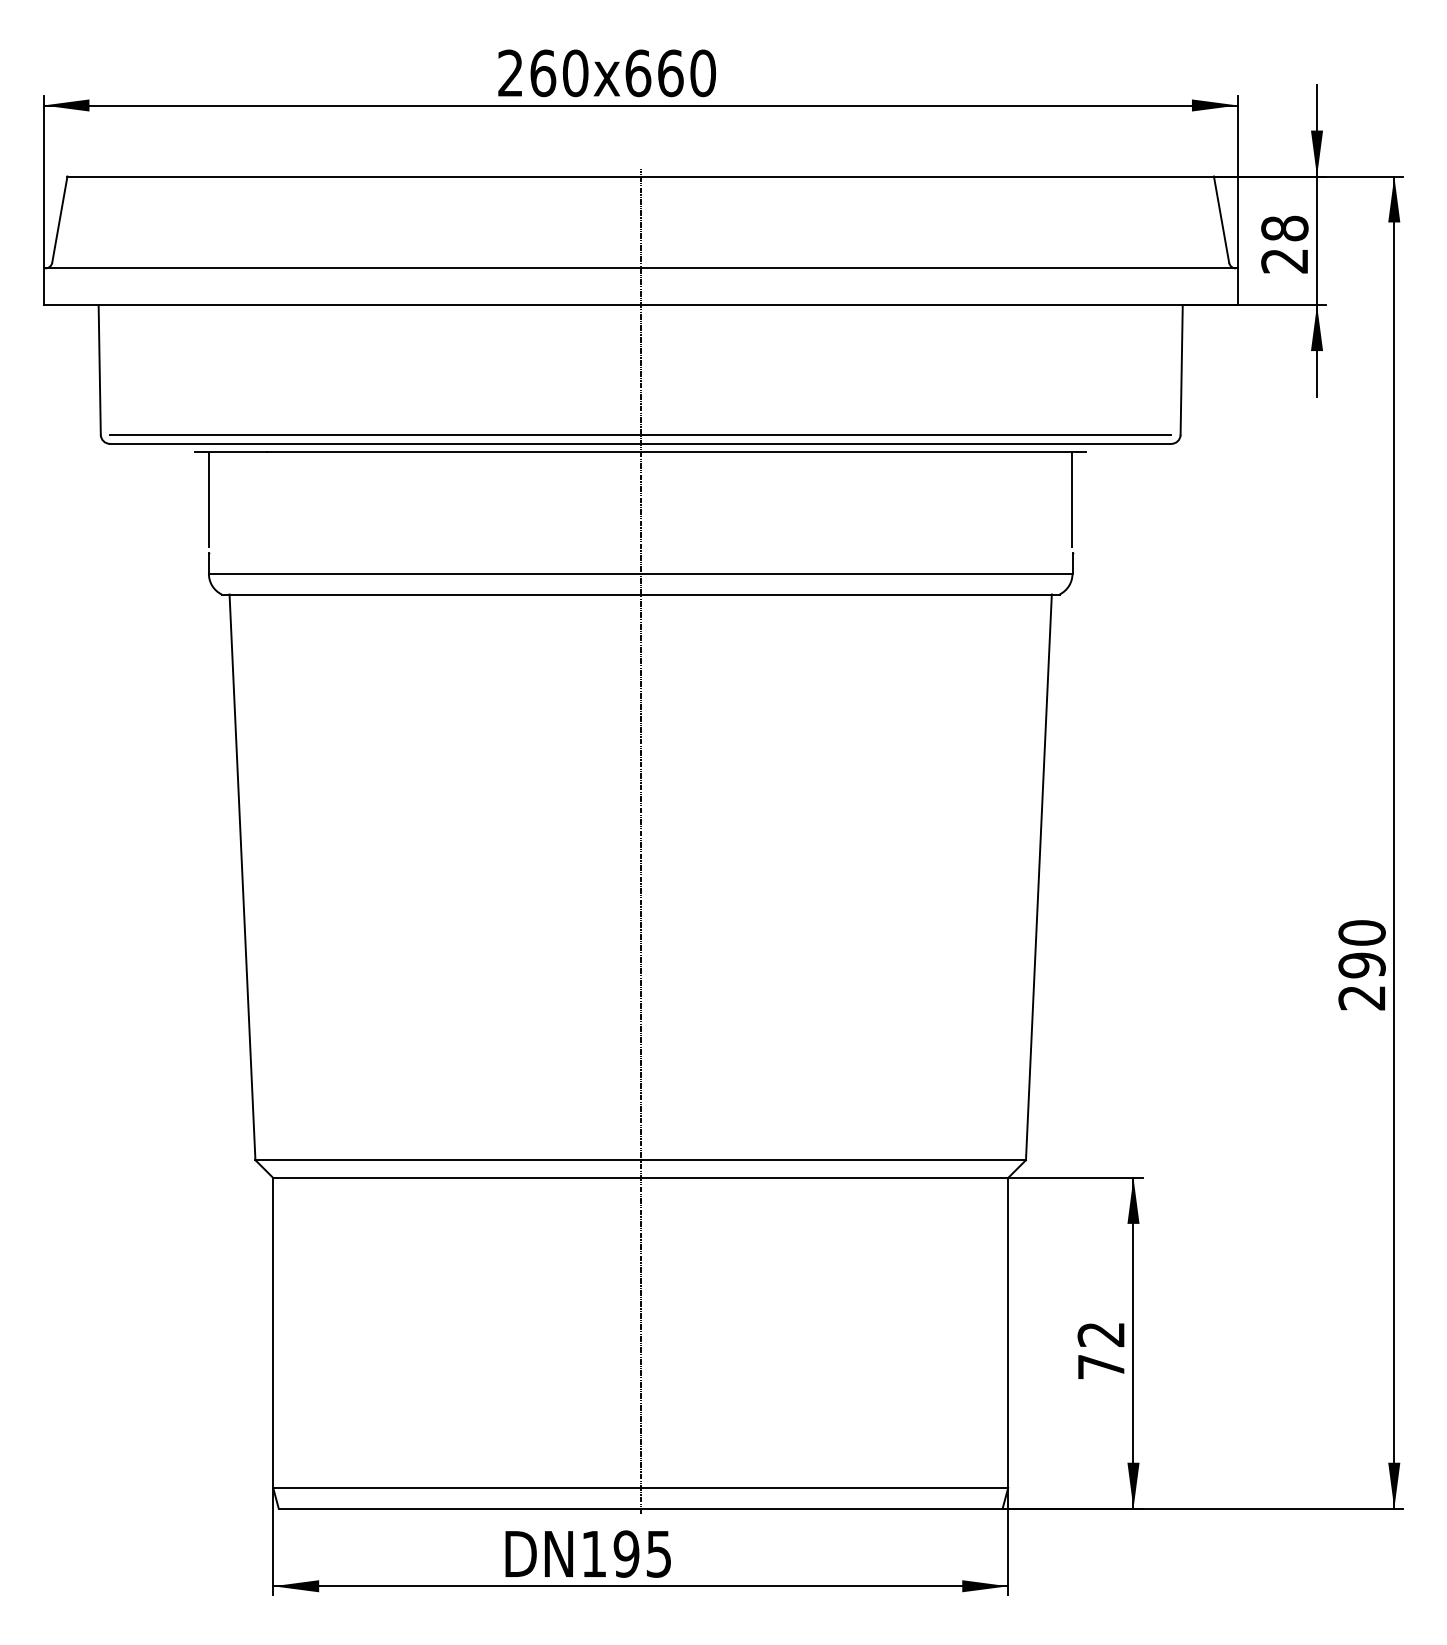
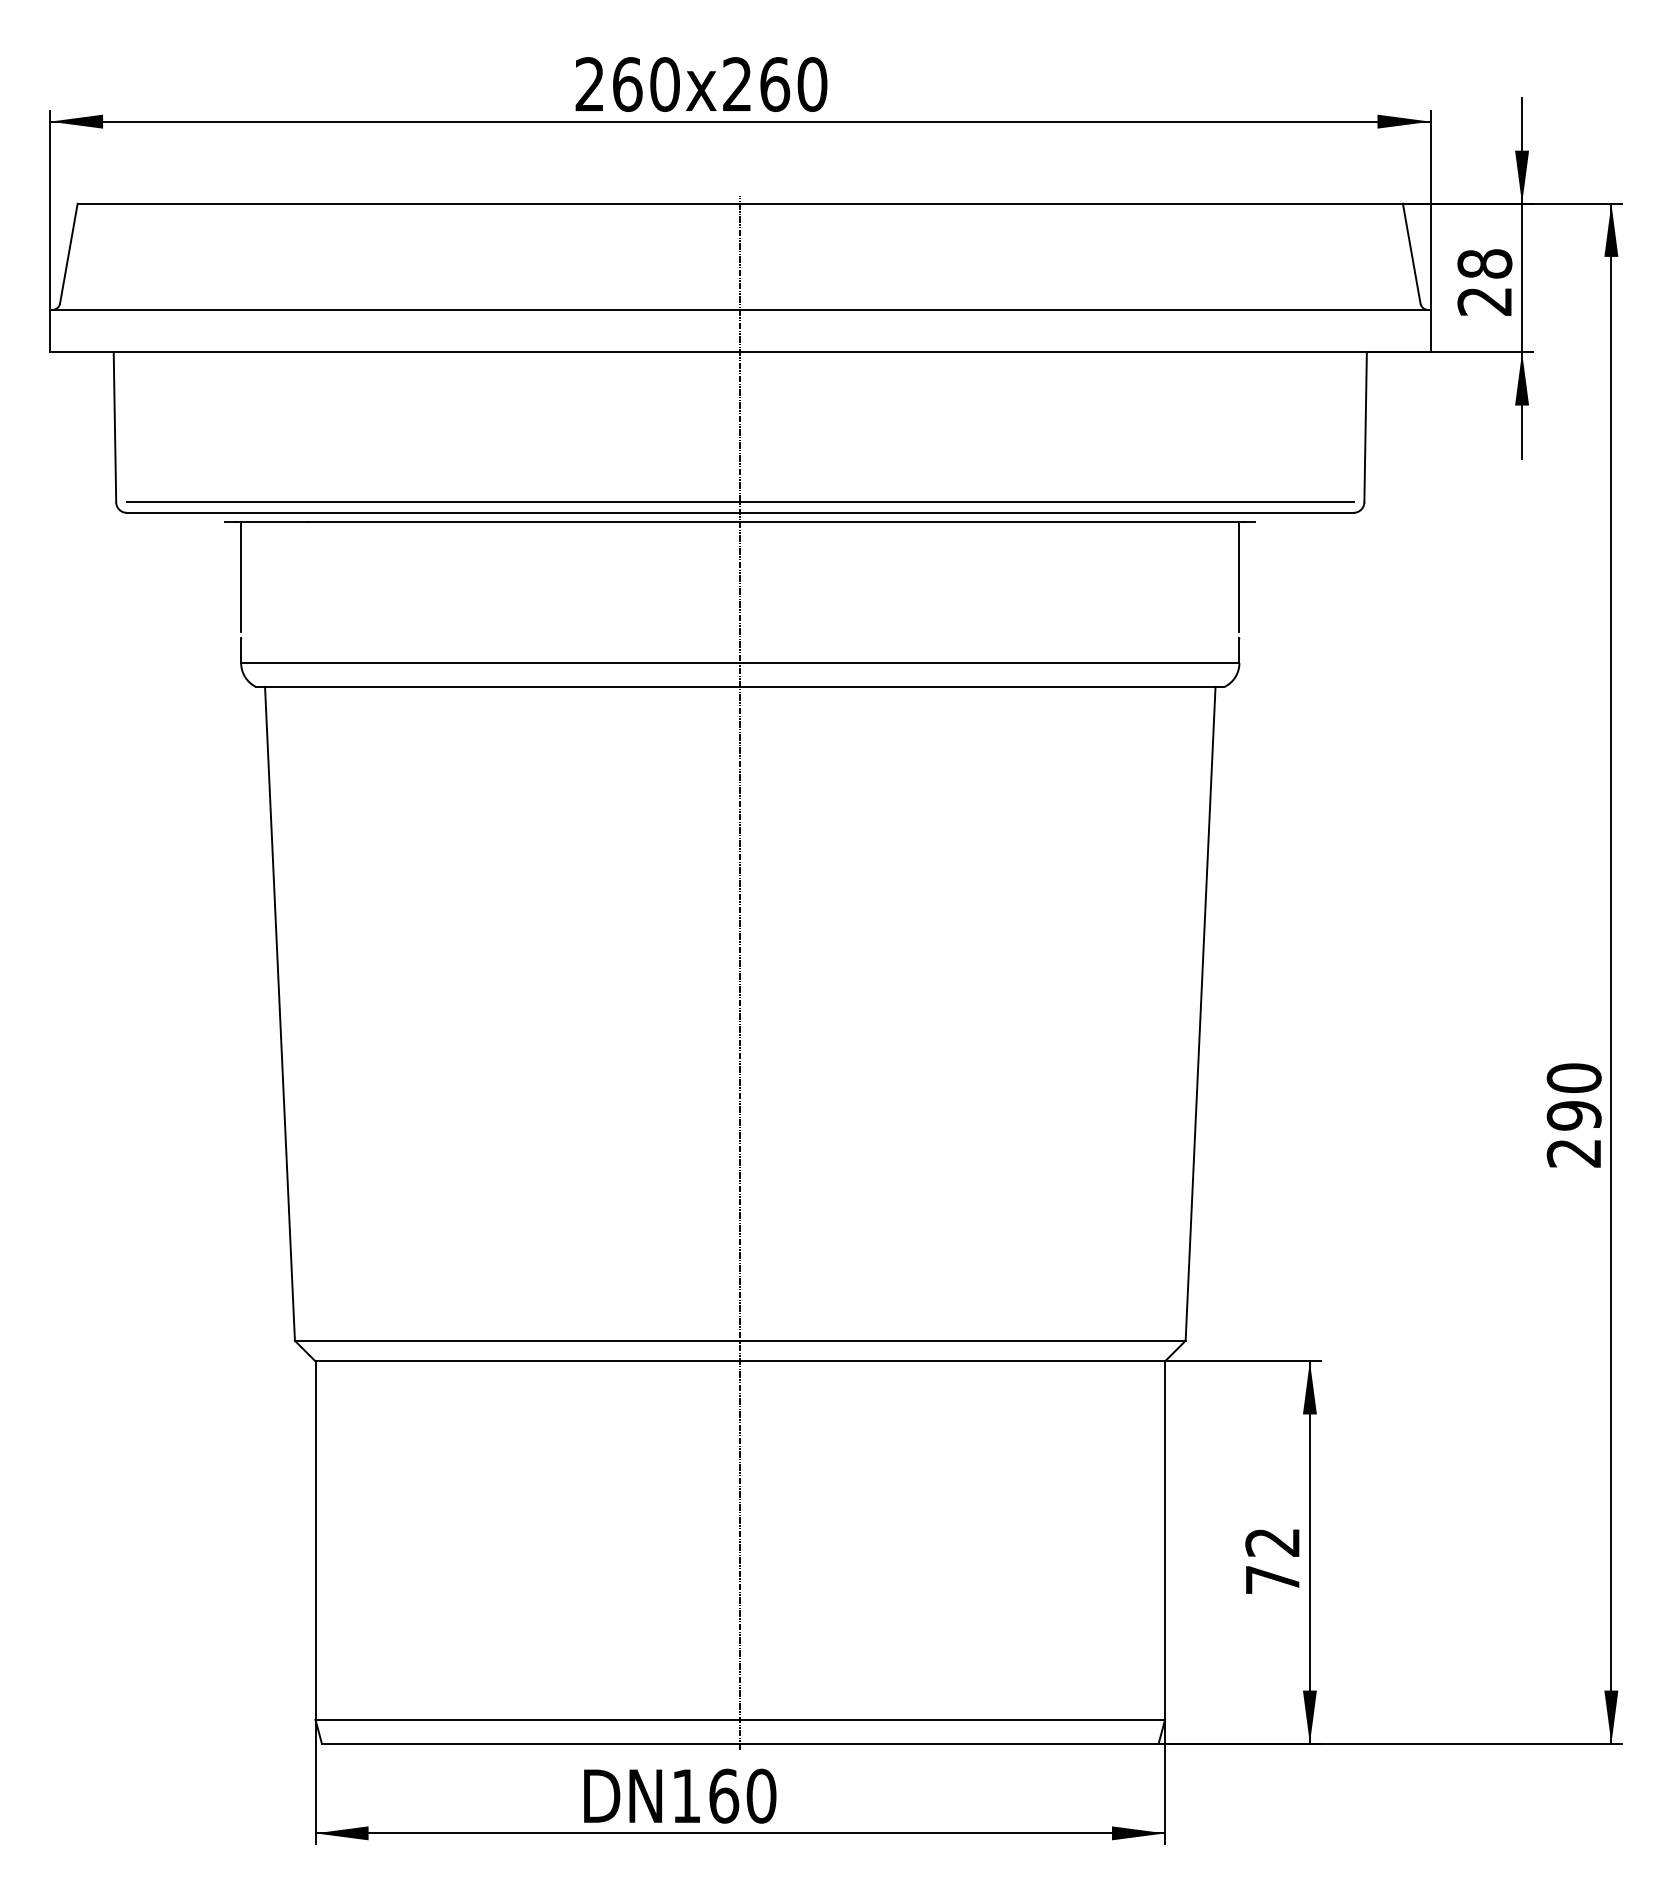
text: (638, 73) -> (737, 84), x660 -> x260
text: (642, 1553) -> (742, 1795), 195 -> 160

